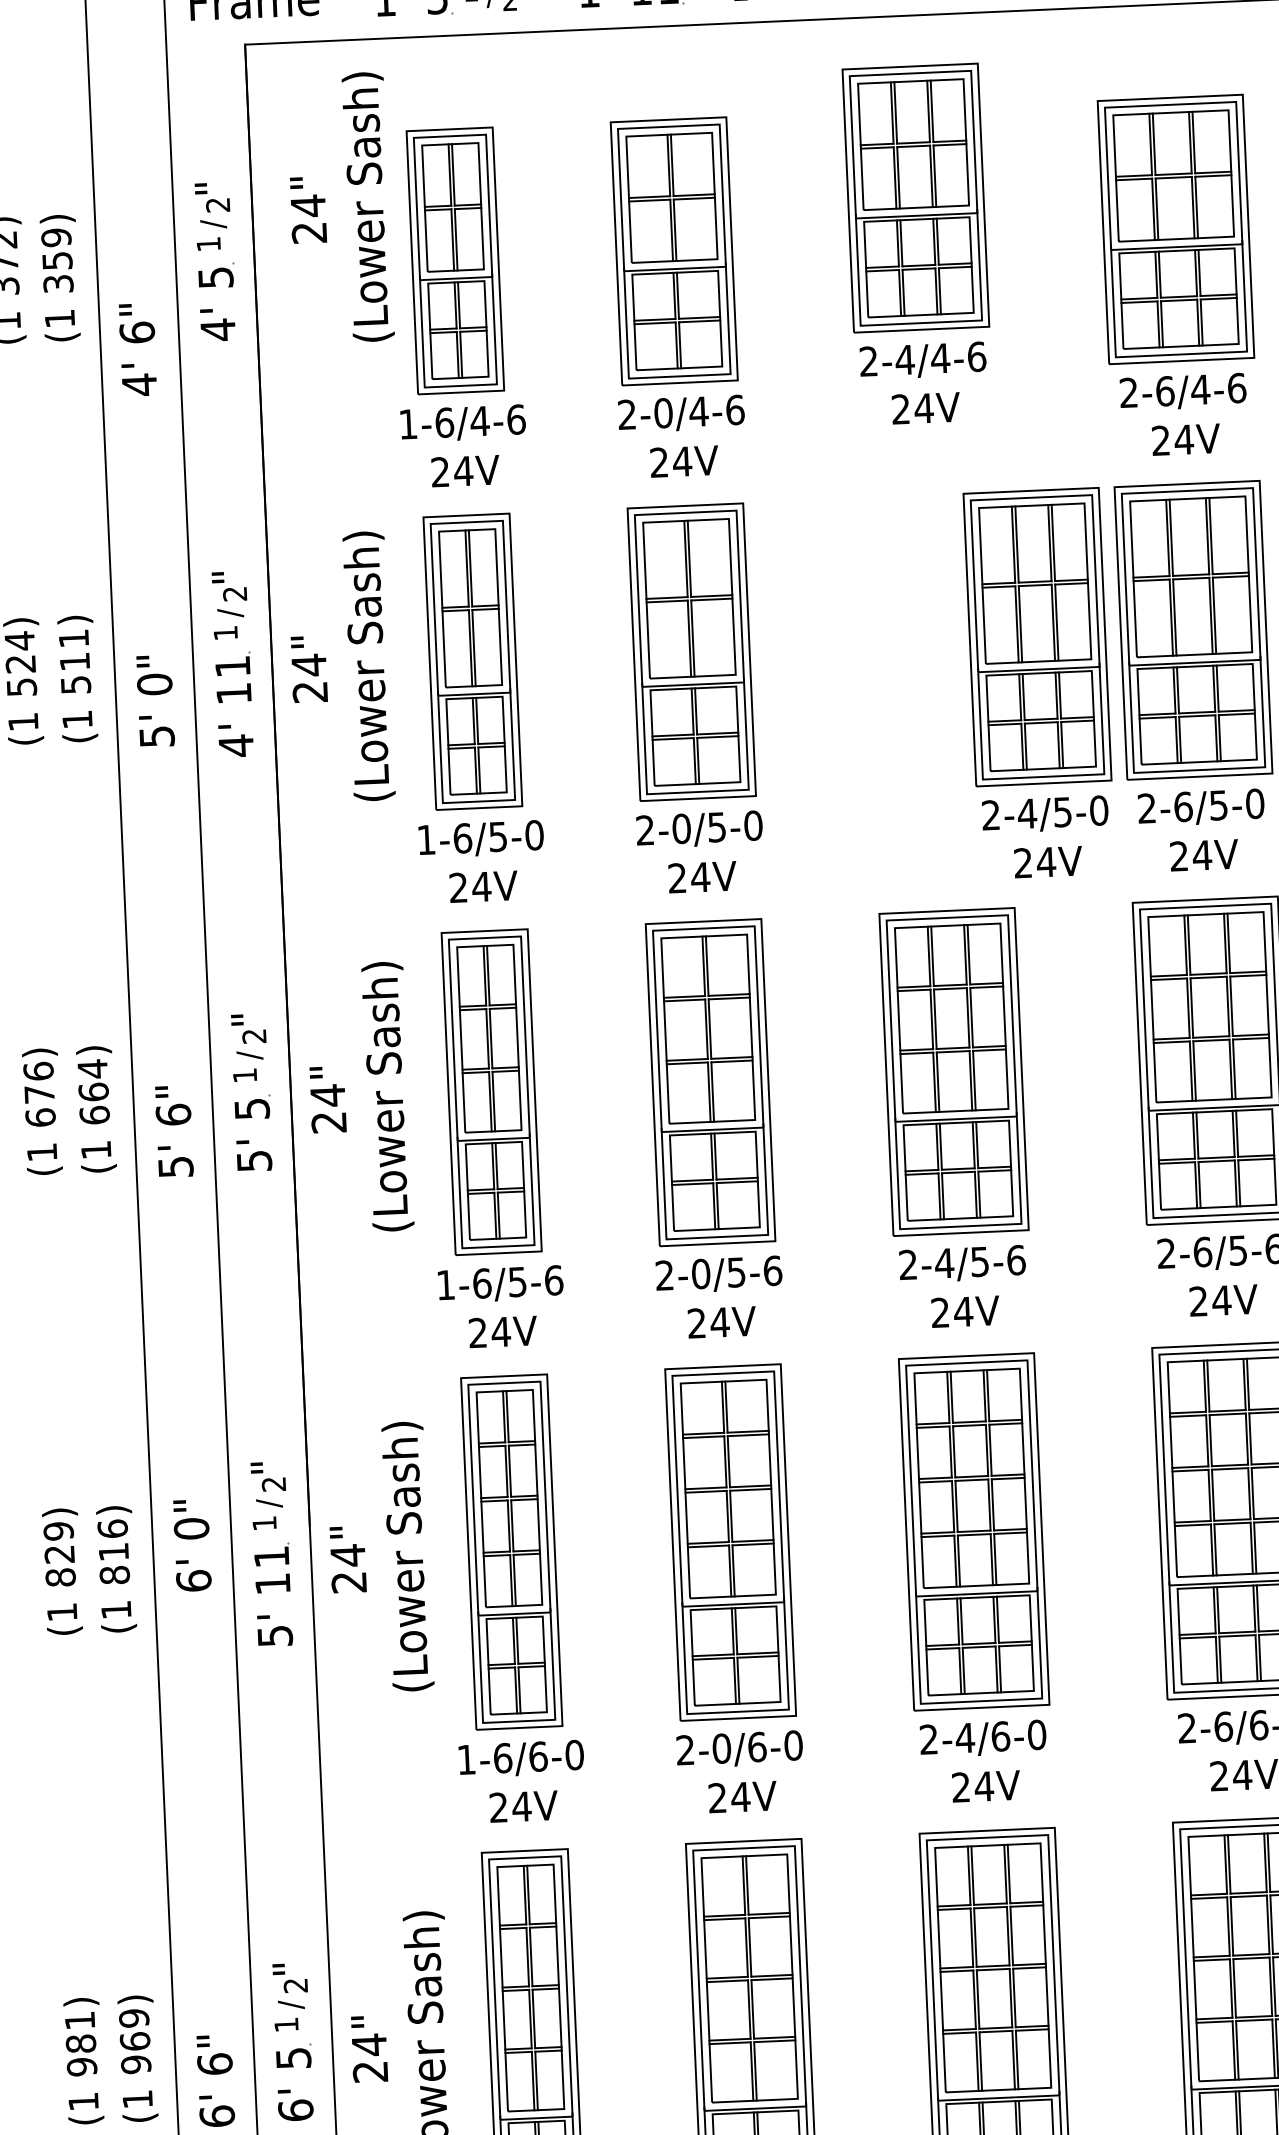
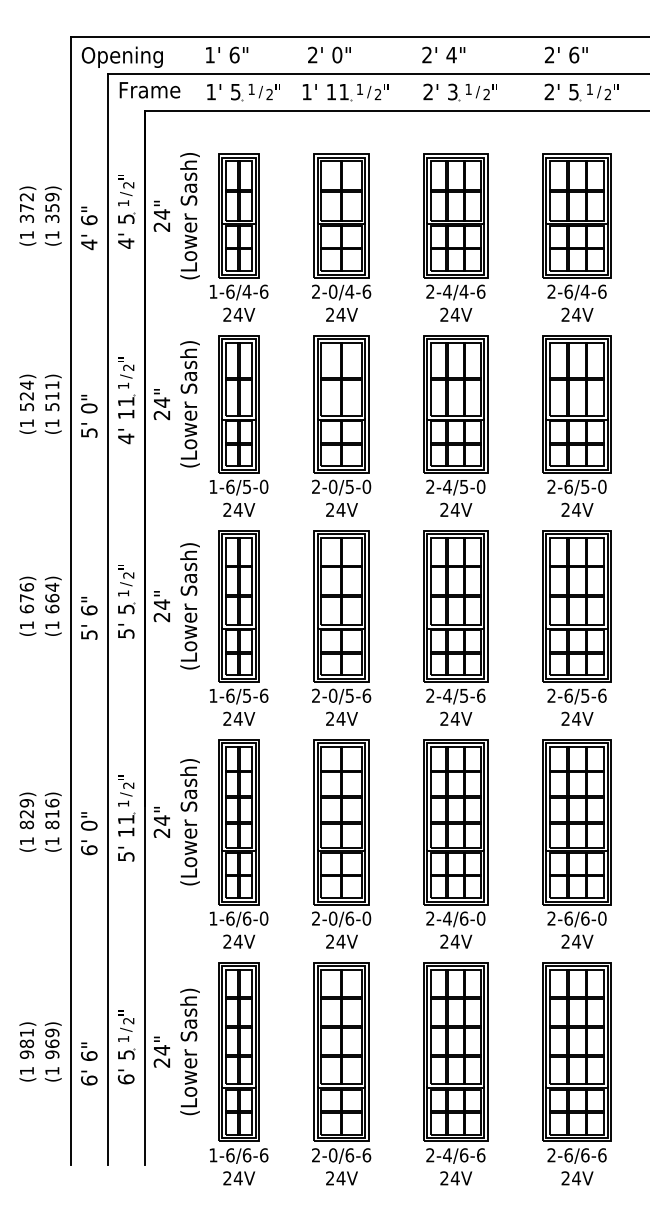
text: (339, 209) -> (176, 216), moved
part: (917, 243) -> (455, 237), moved
text: (138, 350) -> (89, 228), moved
part: (1038, 682) -> (455, 425), moved
text: (192, 1545) -> (89, 833), moved

